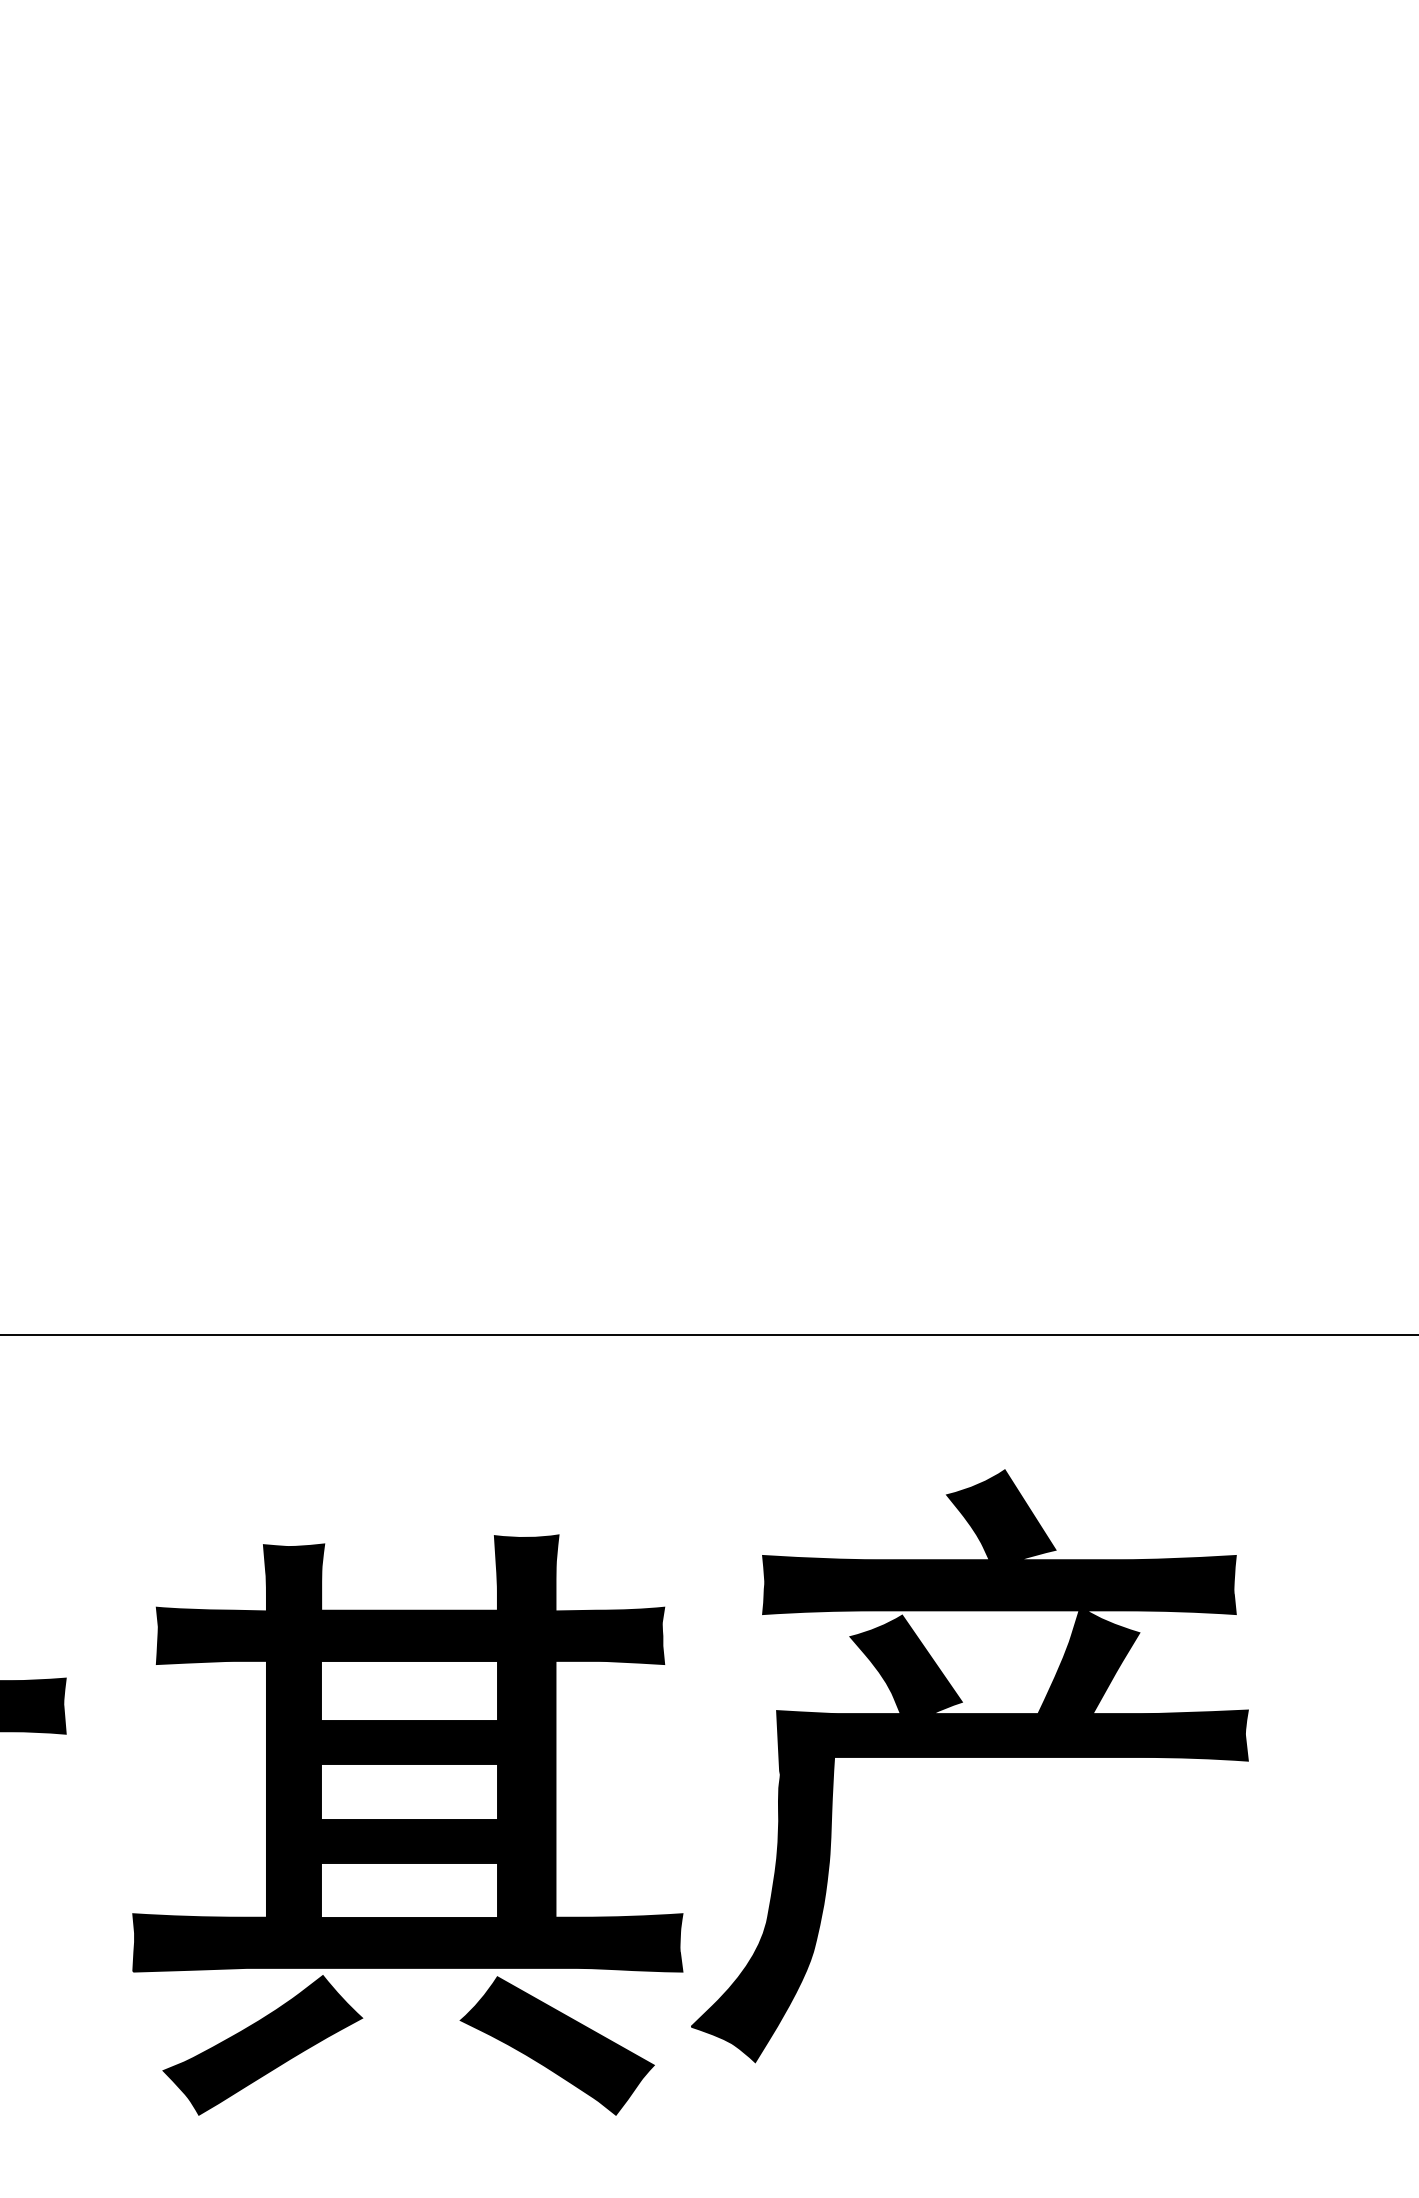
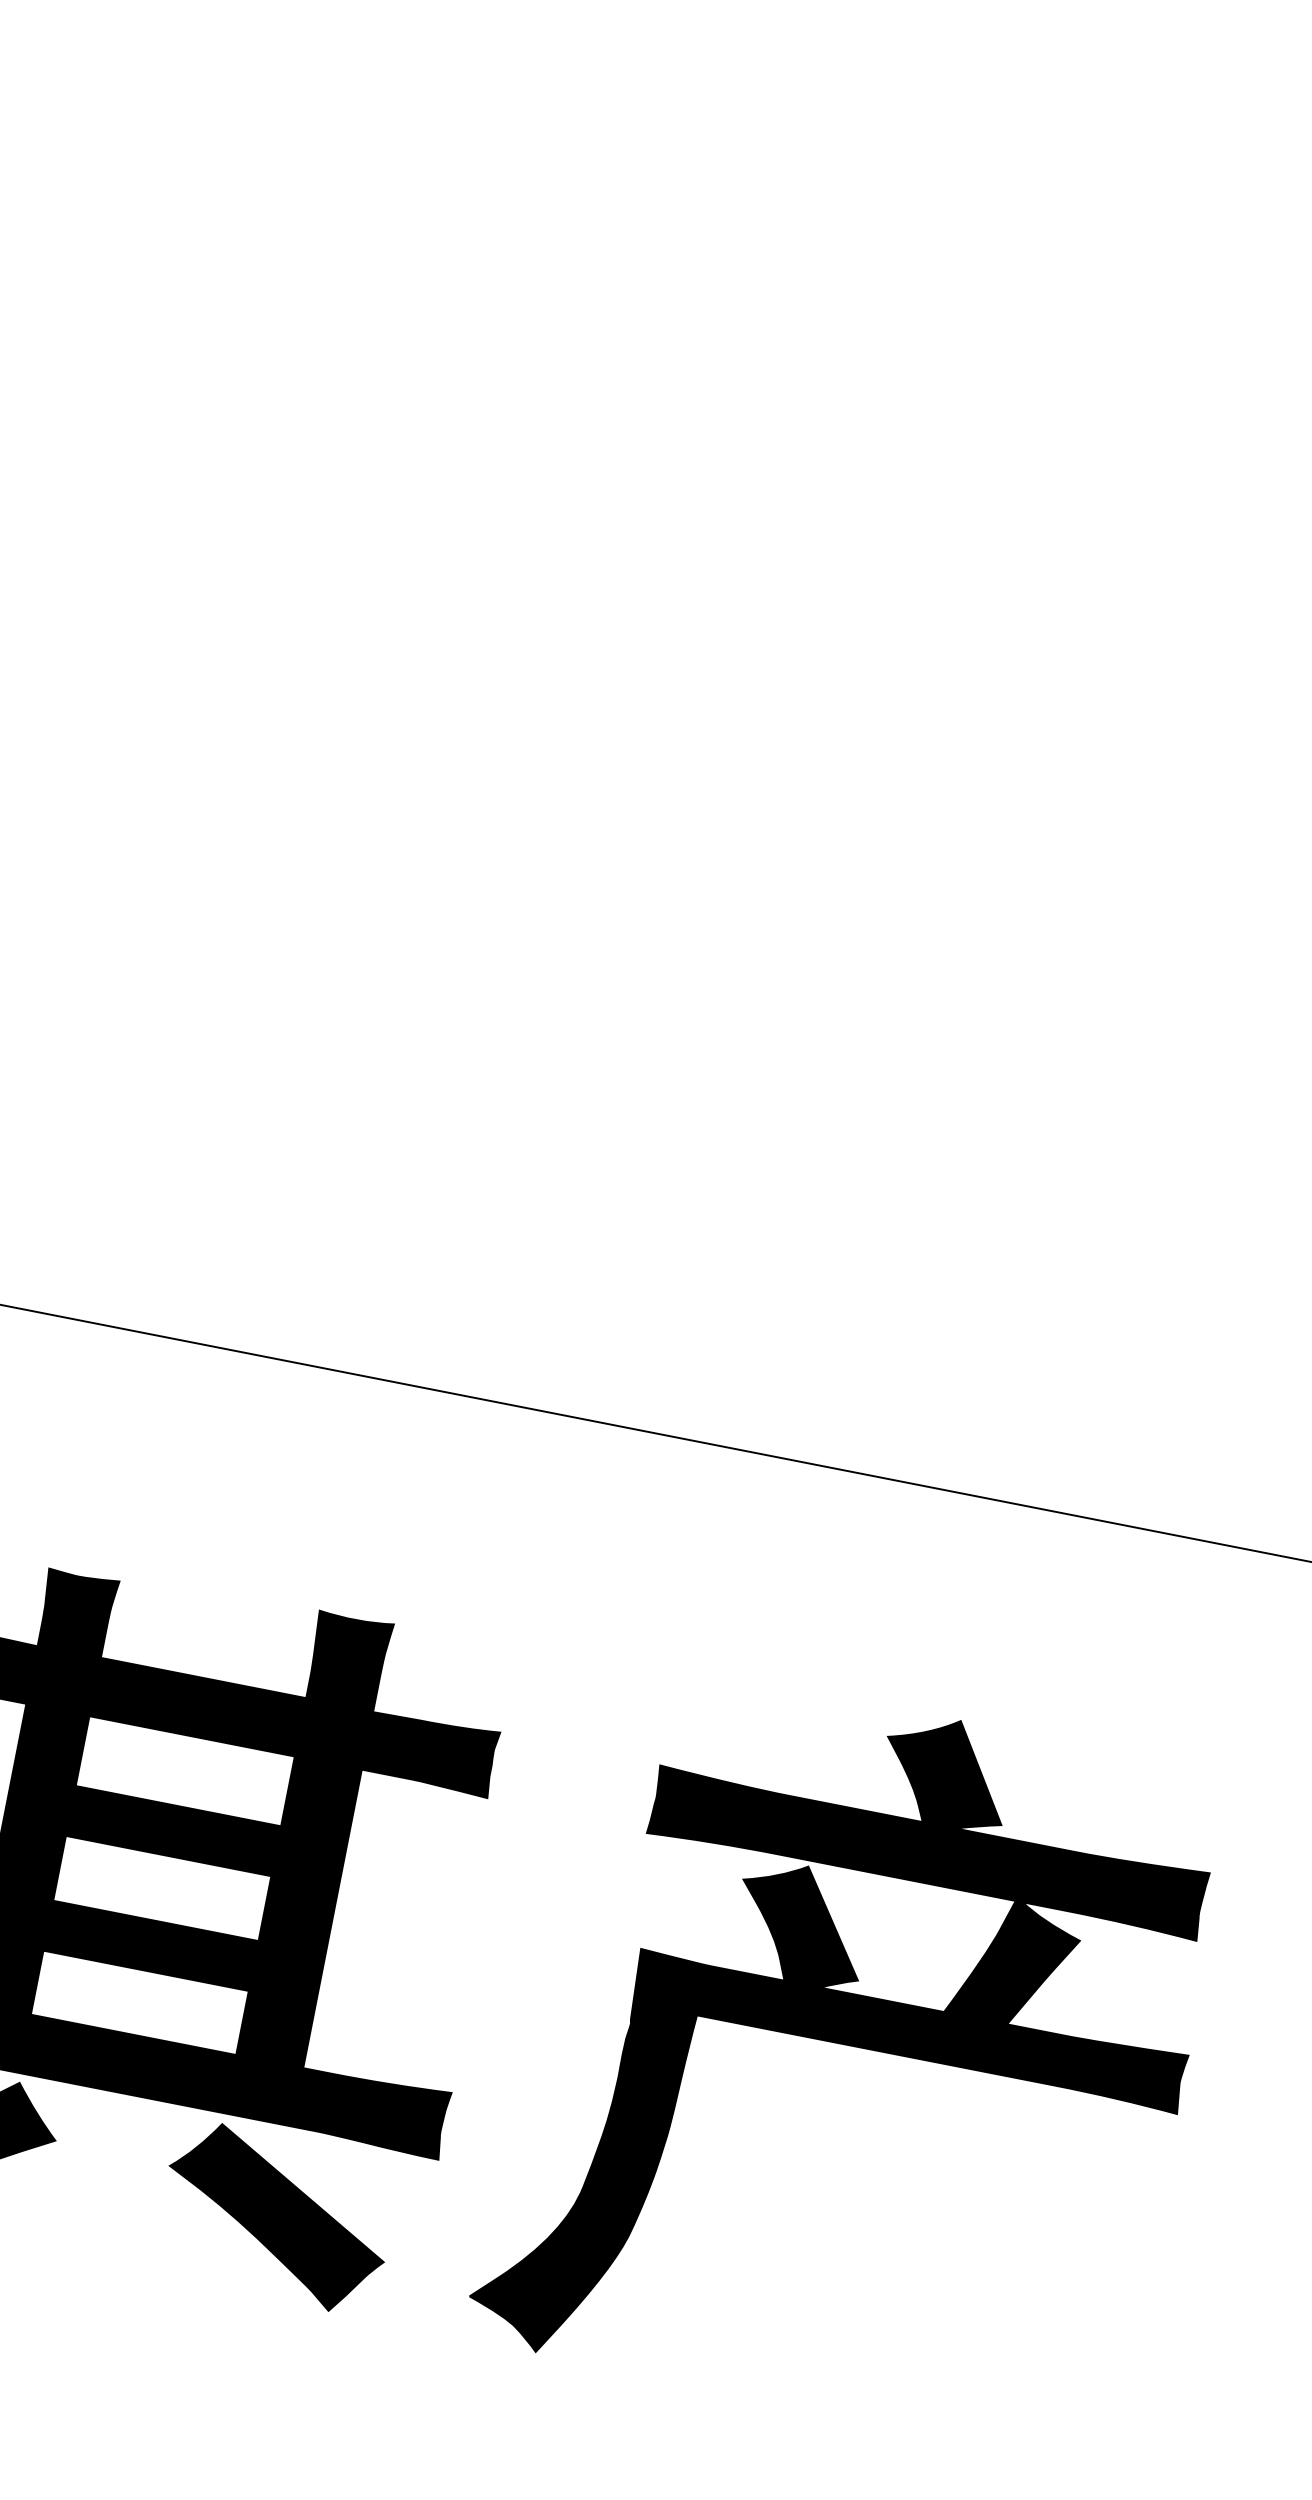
part: (969, 1757) -> (854, 2046), moved

